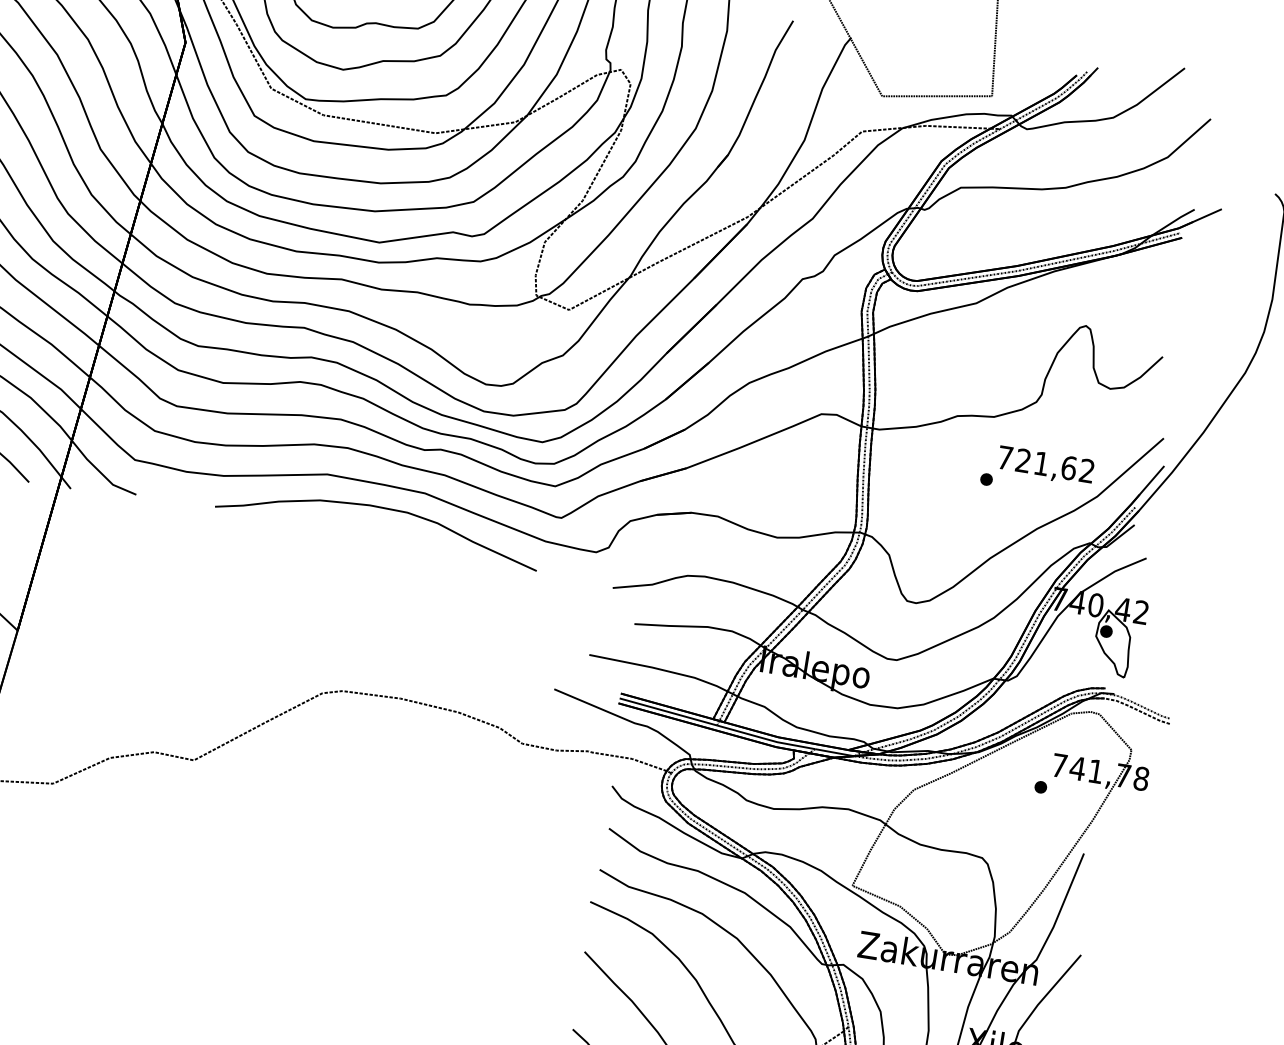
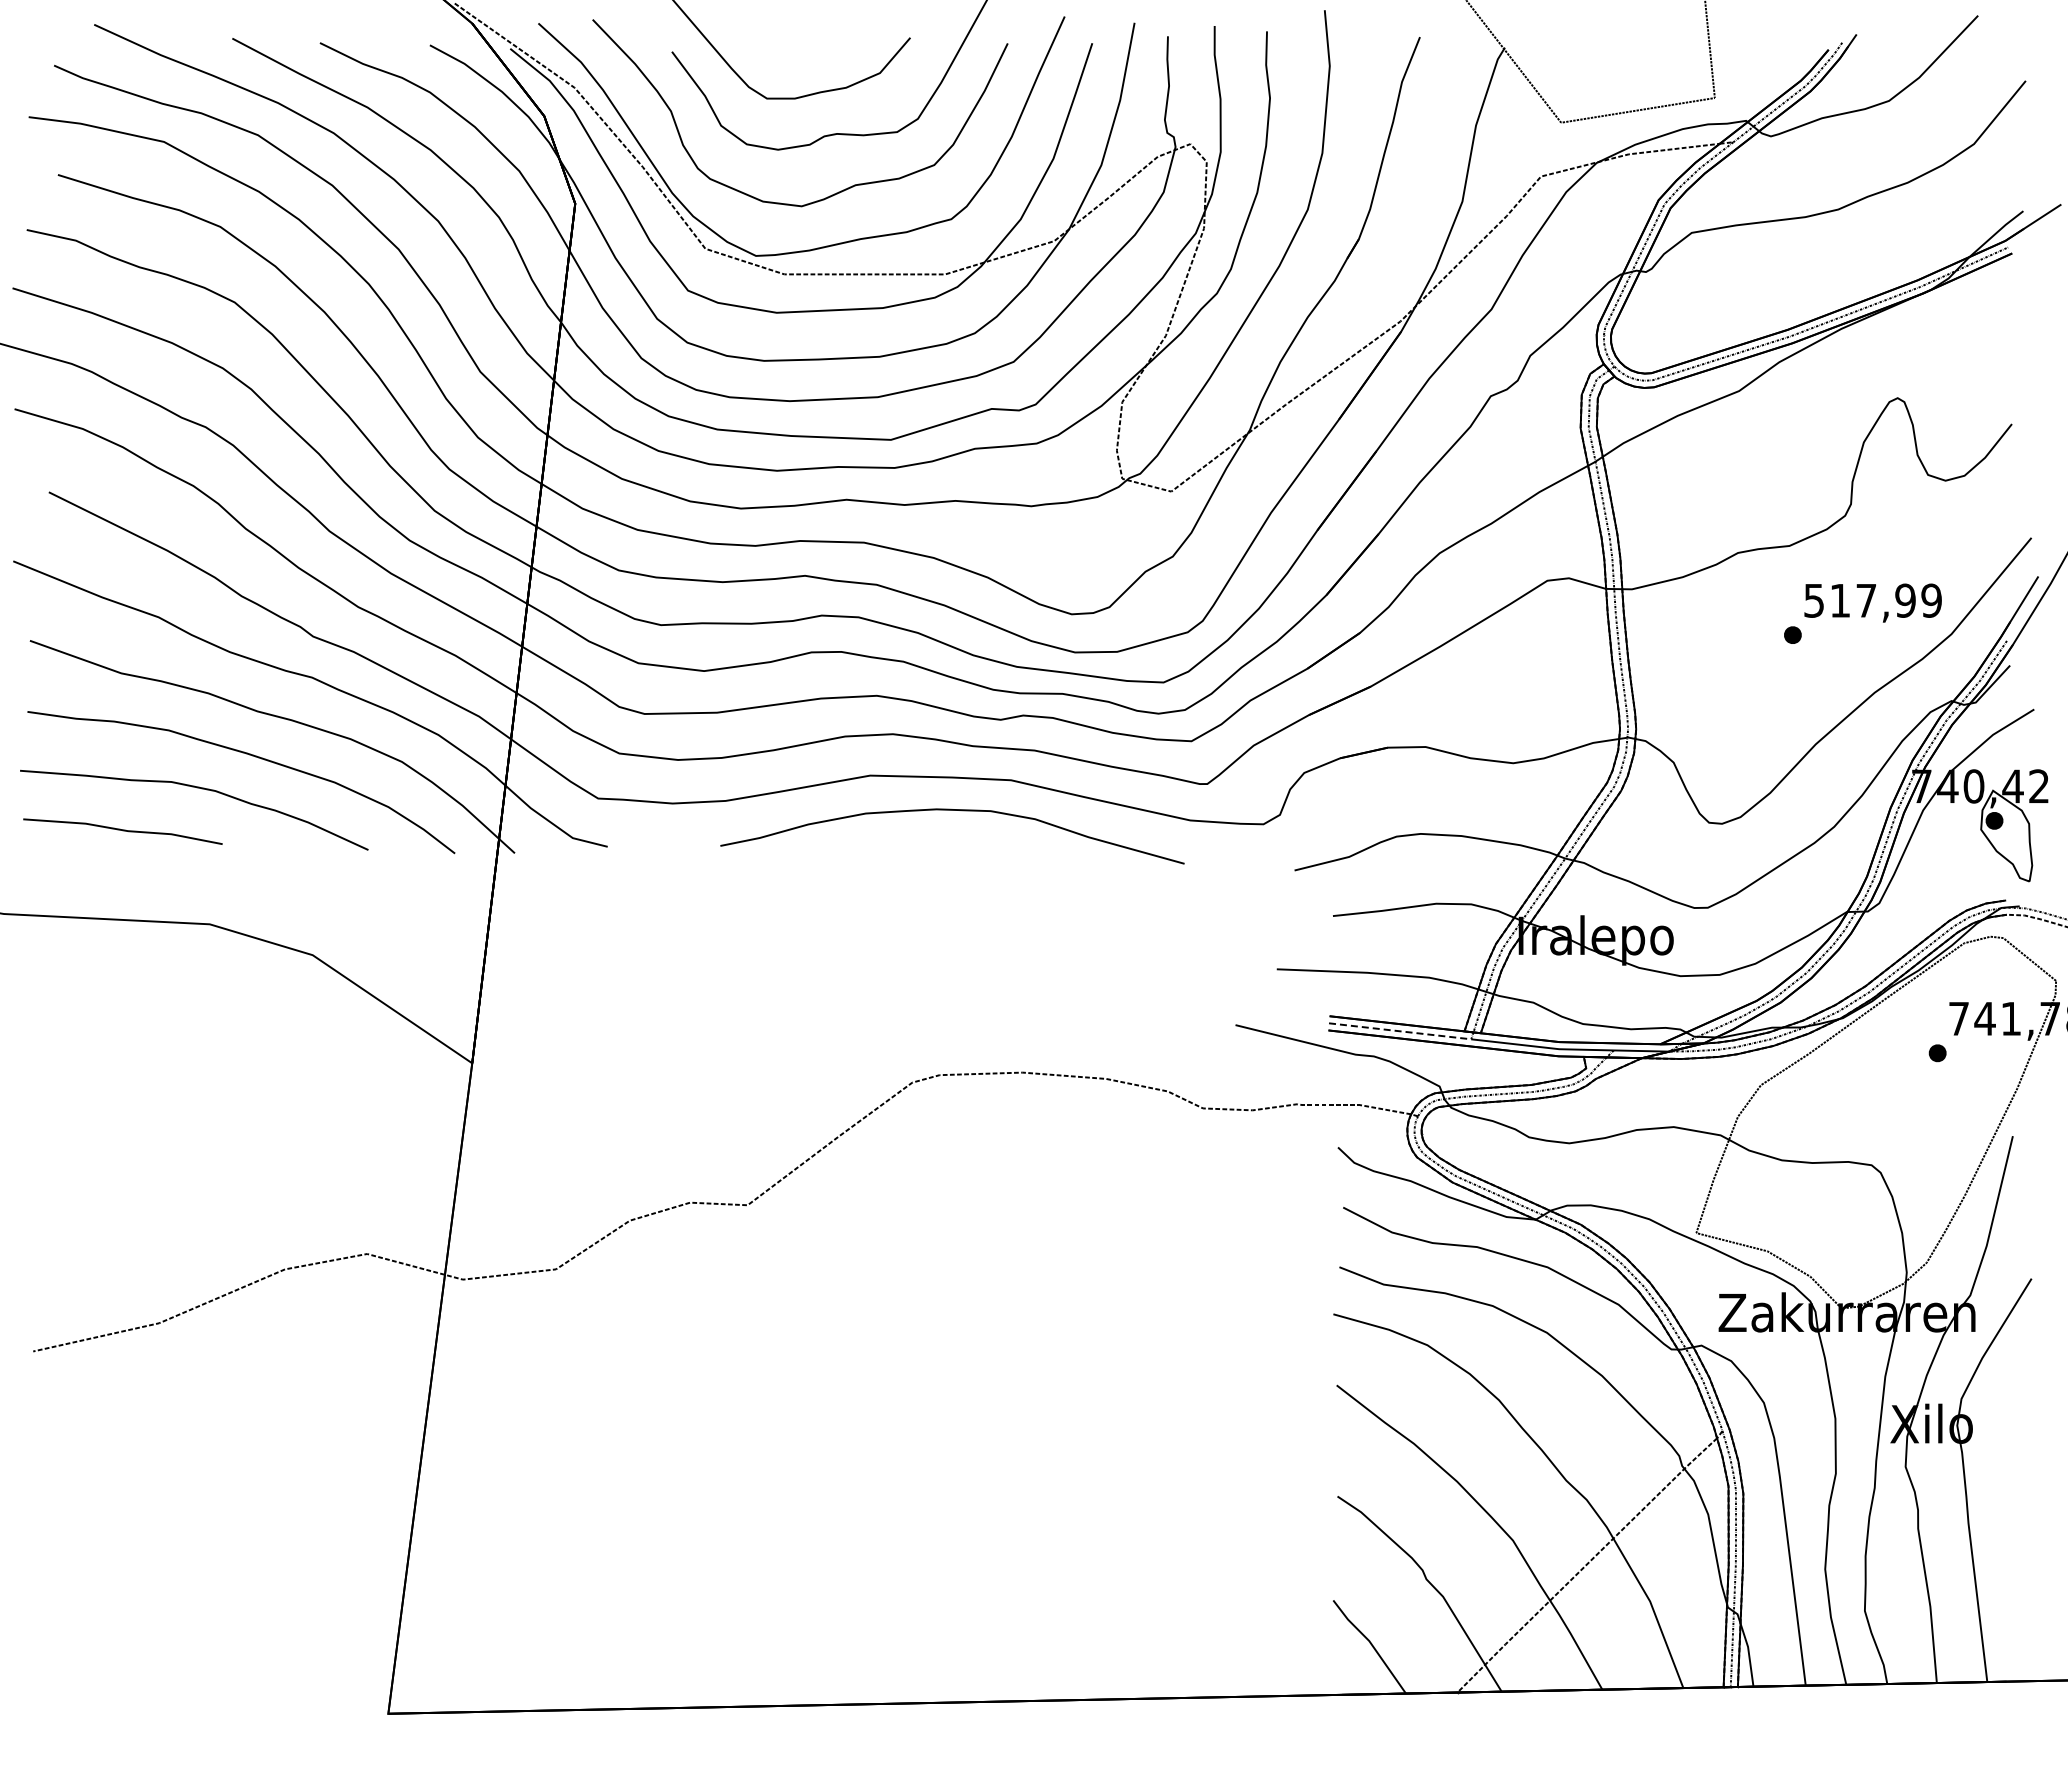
text: (1045, 464) -> (1872, 600), 721,62 -> 517,99
line: (669, 712) -> (1401, 1031), solid -> dashed

